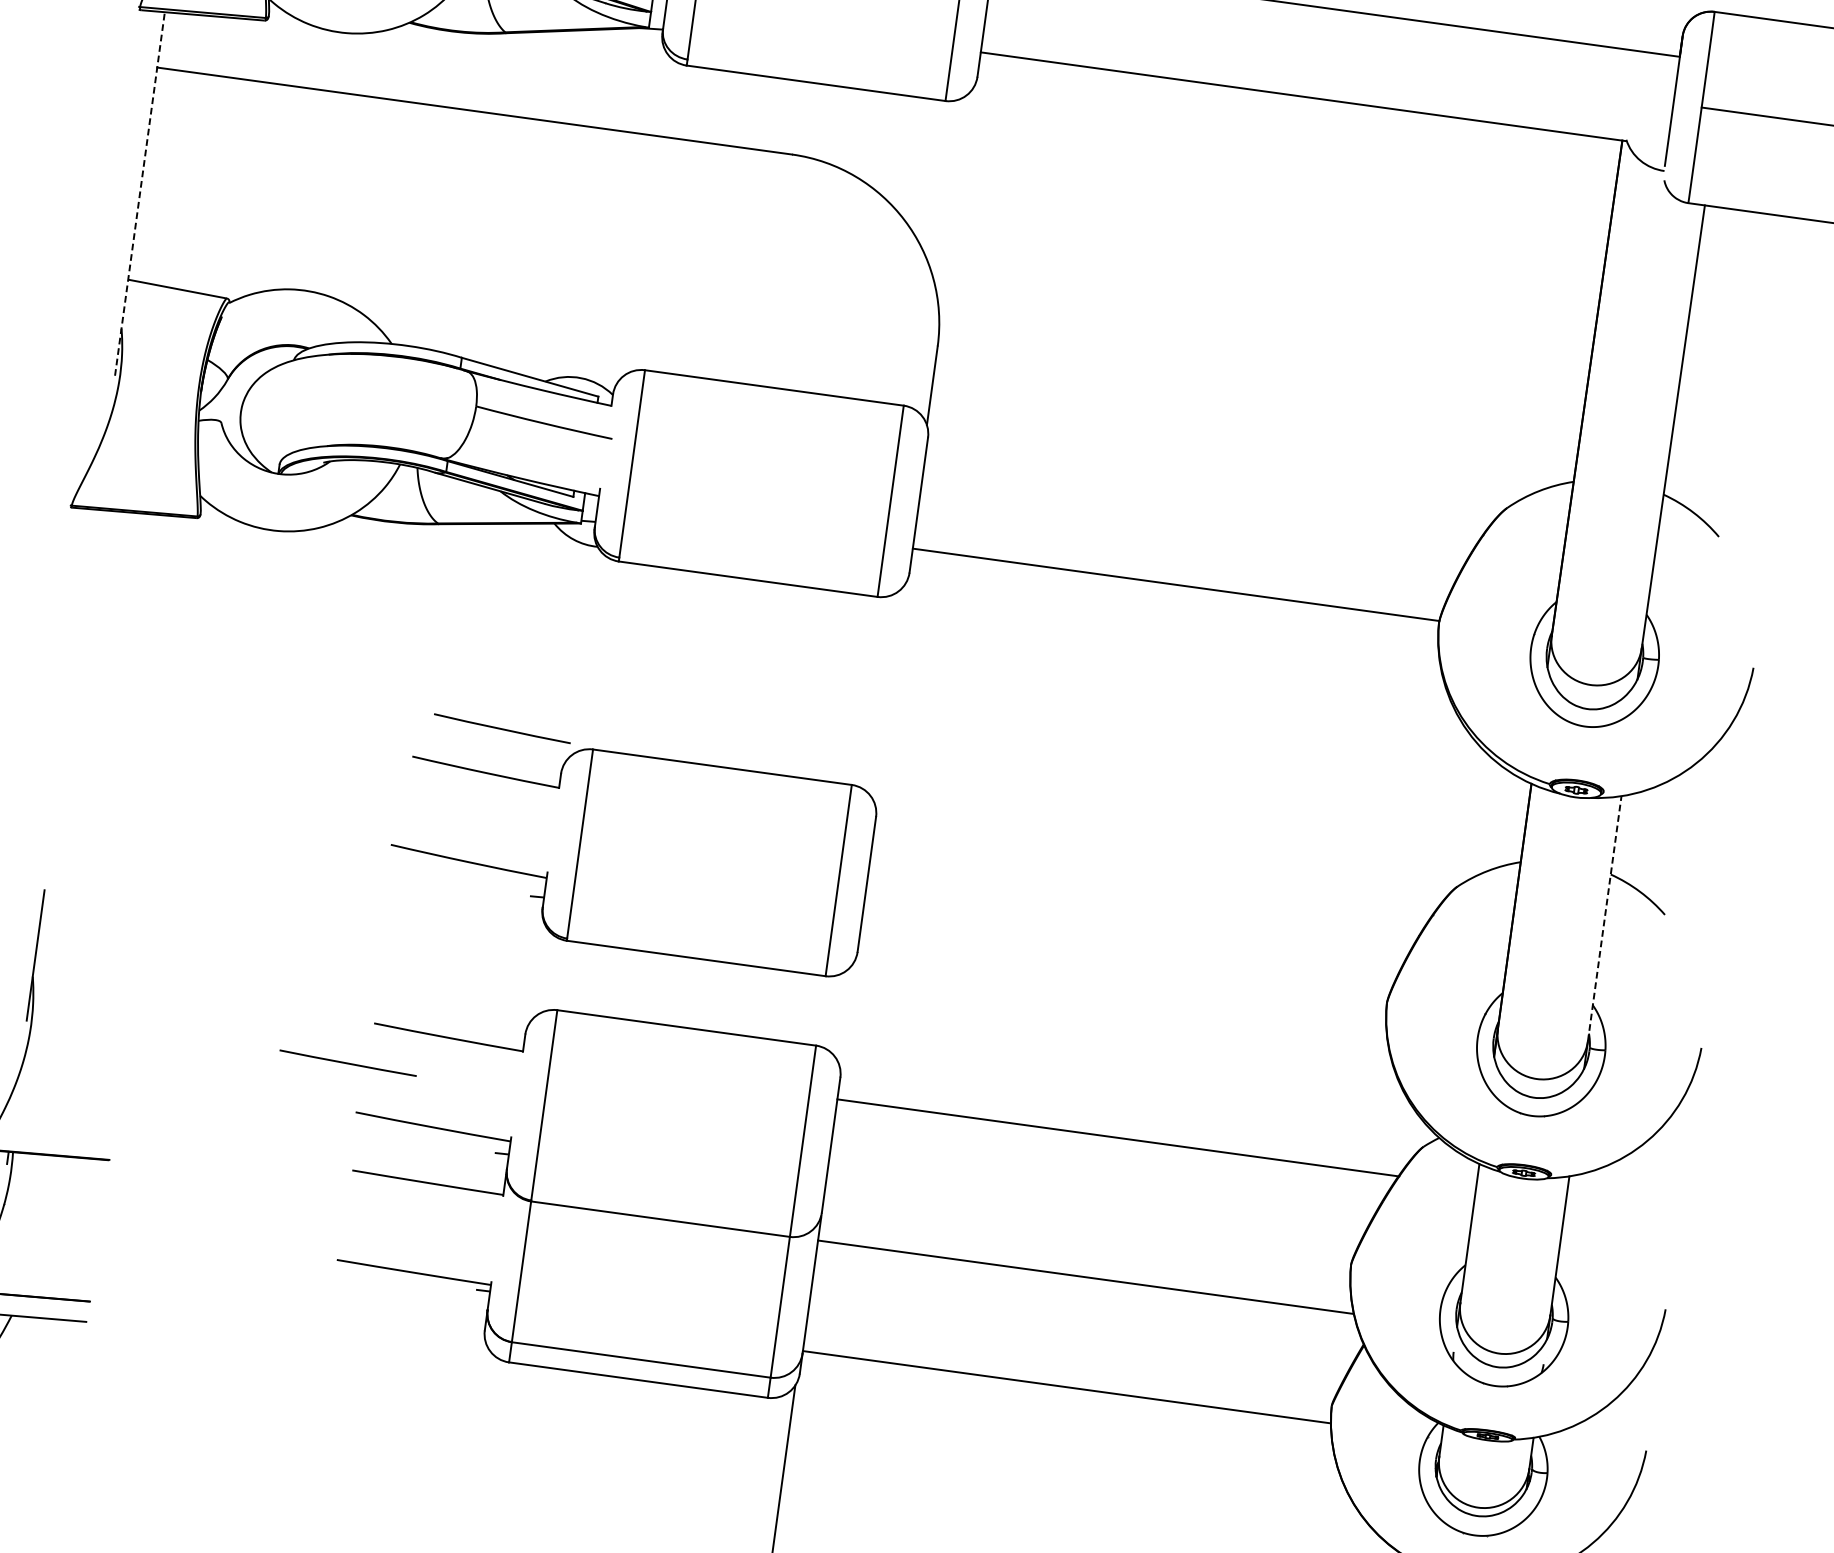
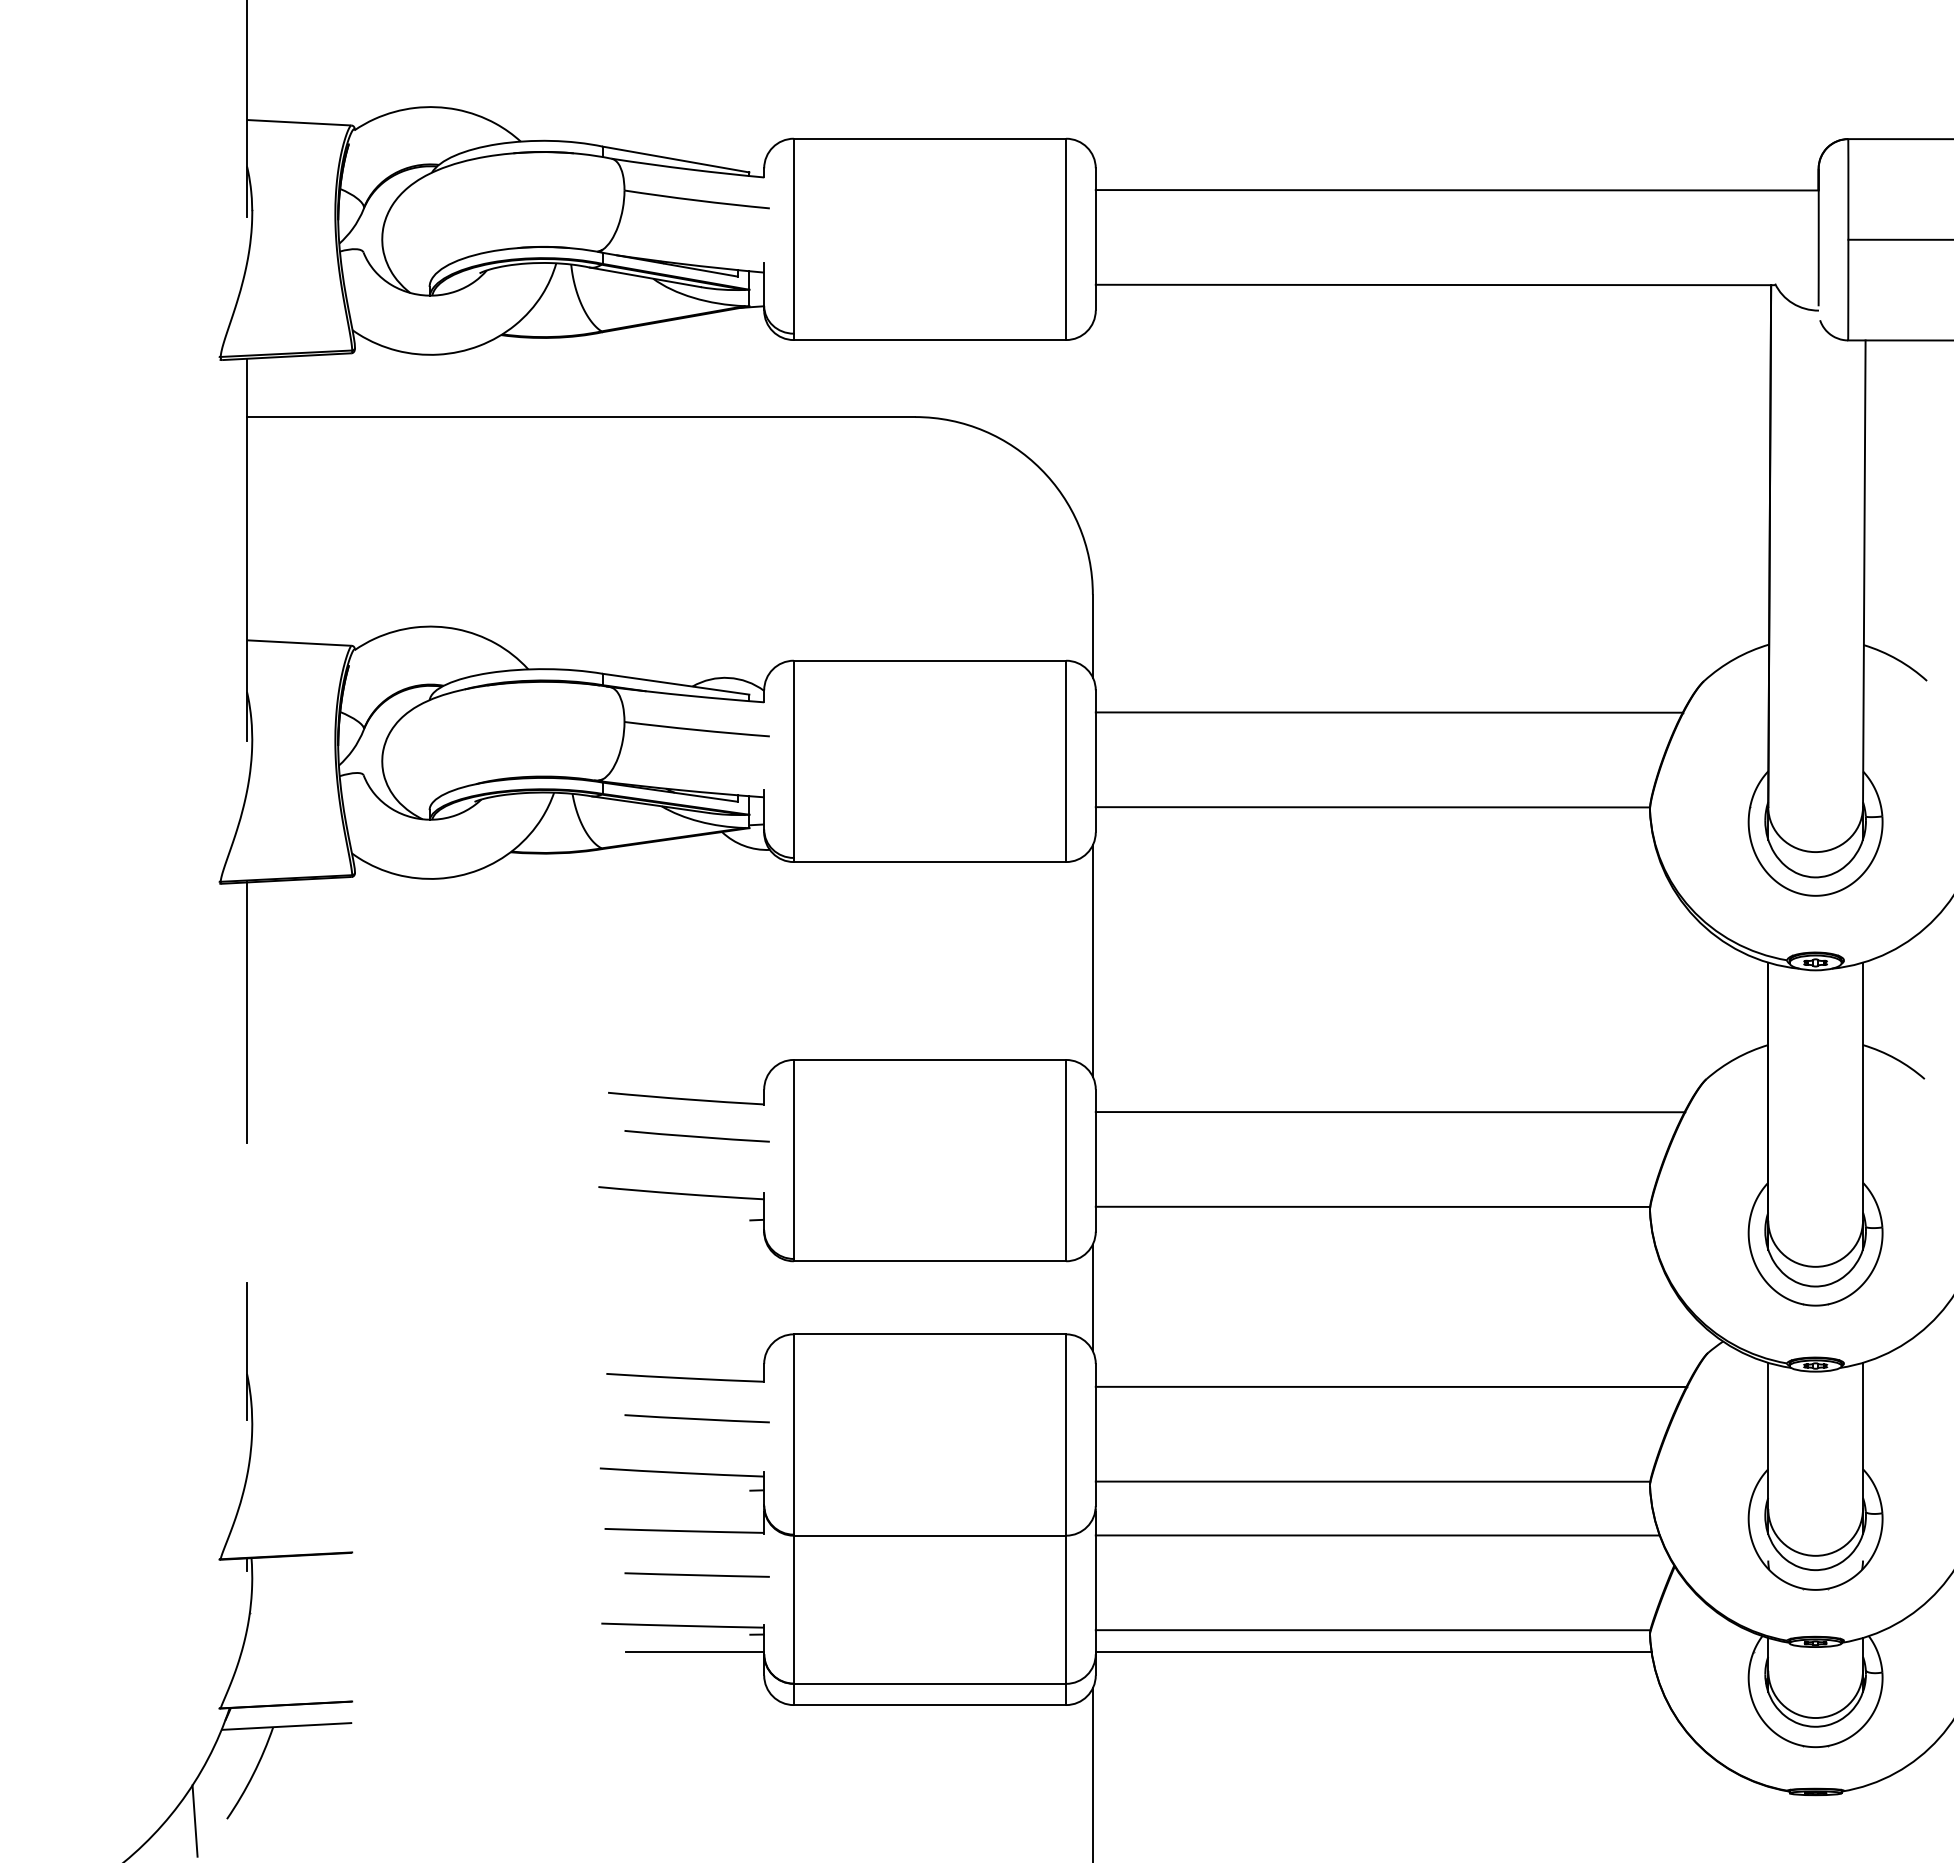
line: (140, 193) -> (247, 549), dashed -> solid
line: (1203, 496) -> (1388, 712), added
line: (80, 633) -> (247, 1012), added
line: (889, 693) -> (1092, 960), added
line: (501, 728) -> (696, 1136), moved
line: (1152, 876) -> (1389, 1112), added
line: (1605, 918) -> (1863, 1091), dashed -> solid
line: (1123, 964) -> (1372, 1206), added
line: (845, 1014) -> (1092, 1297), added
line: (347, 1062) -> (696, 1418), moved
line: (433, 1225) -> (696, 1574), added
line: (1087, 1225) -> (1372, 1481), added
line: (422, 1298) -> (695, 1651), added
line: (1068, 1366) -> (1372, 1630), added

